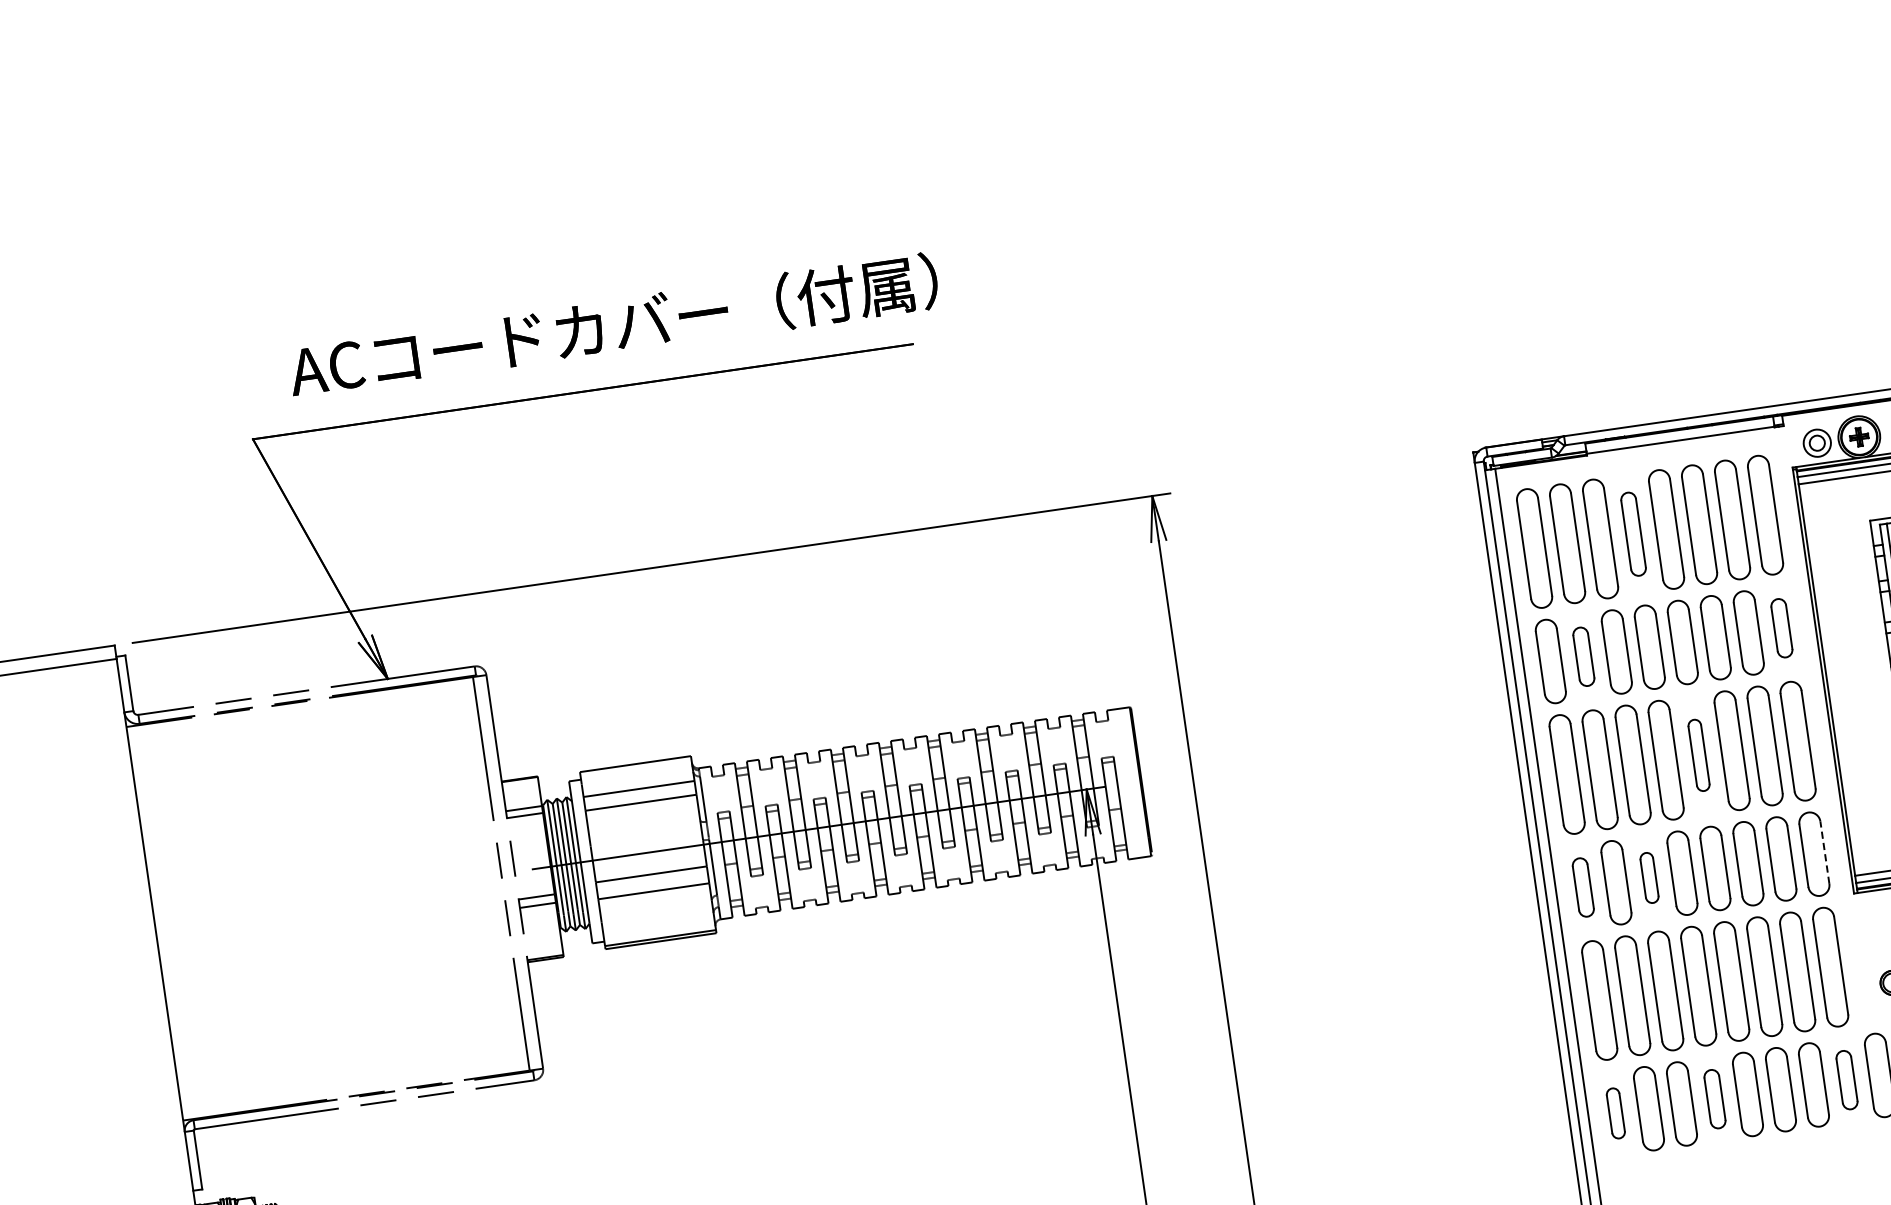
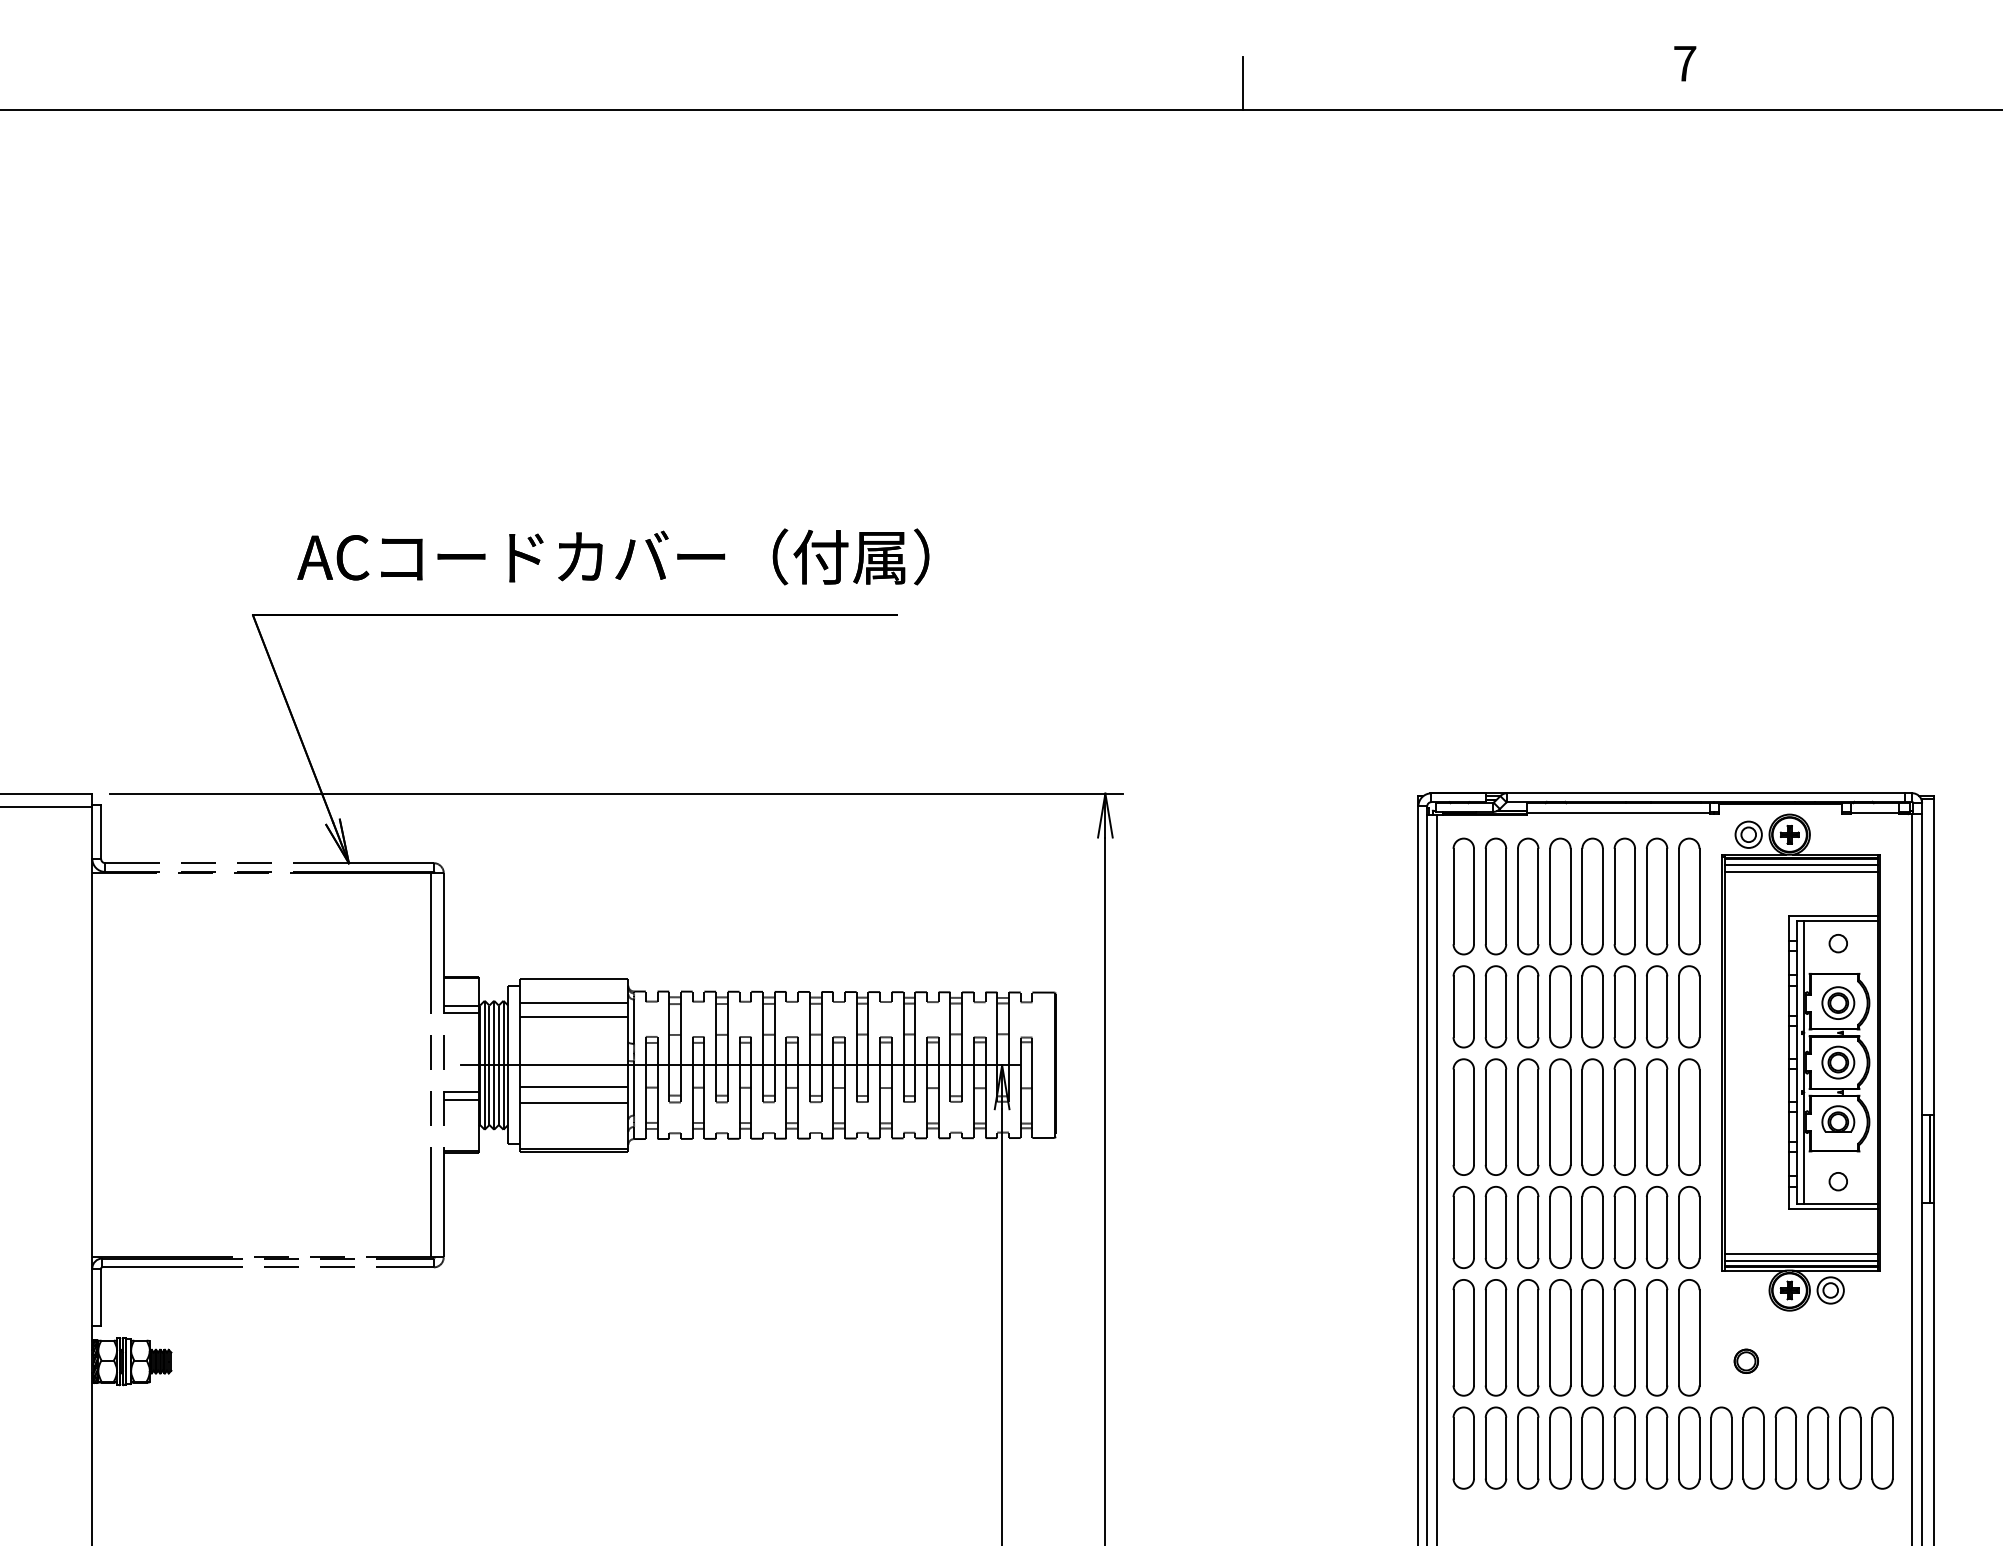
part: (1633, 534) -> (1560, 896), size x1.43
part: (1781, 627) -> (1689, 1006), size x1.43
part: (1583, 656) -> (1495, 1006), size x1.43
part: (1698, 754) -> (1592, 1116), size x1.67
line: (1824, 852) -> (1699, 1227), dashed -> solid
part: (1649, 877) -> (1528, 1227), size x1.67
part: (1583, 887) -> (1463, 1227), size x1.43
part: (1847, 1079) -> (1689, 1447), size x1.43
part: (1714, 1098) -> (1560, 1447), size x1.43
part: (1615, 1112) -> (1463, 1447), size x1.67

